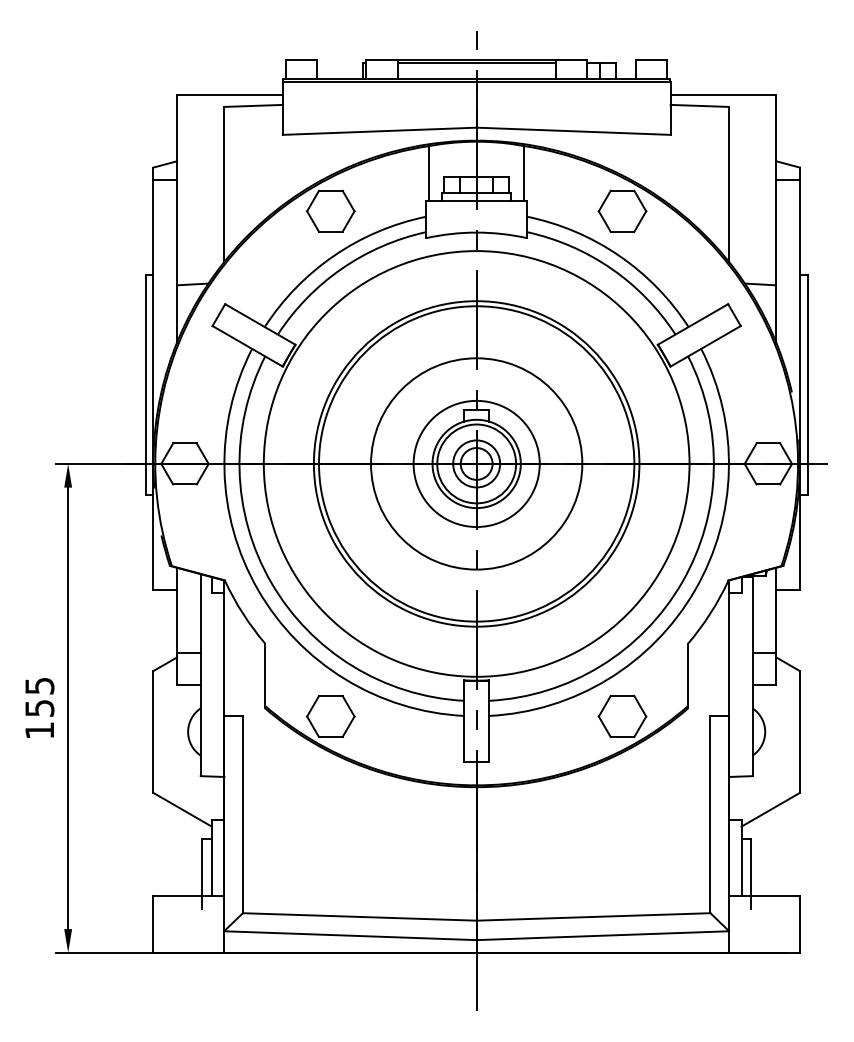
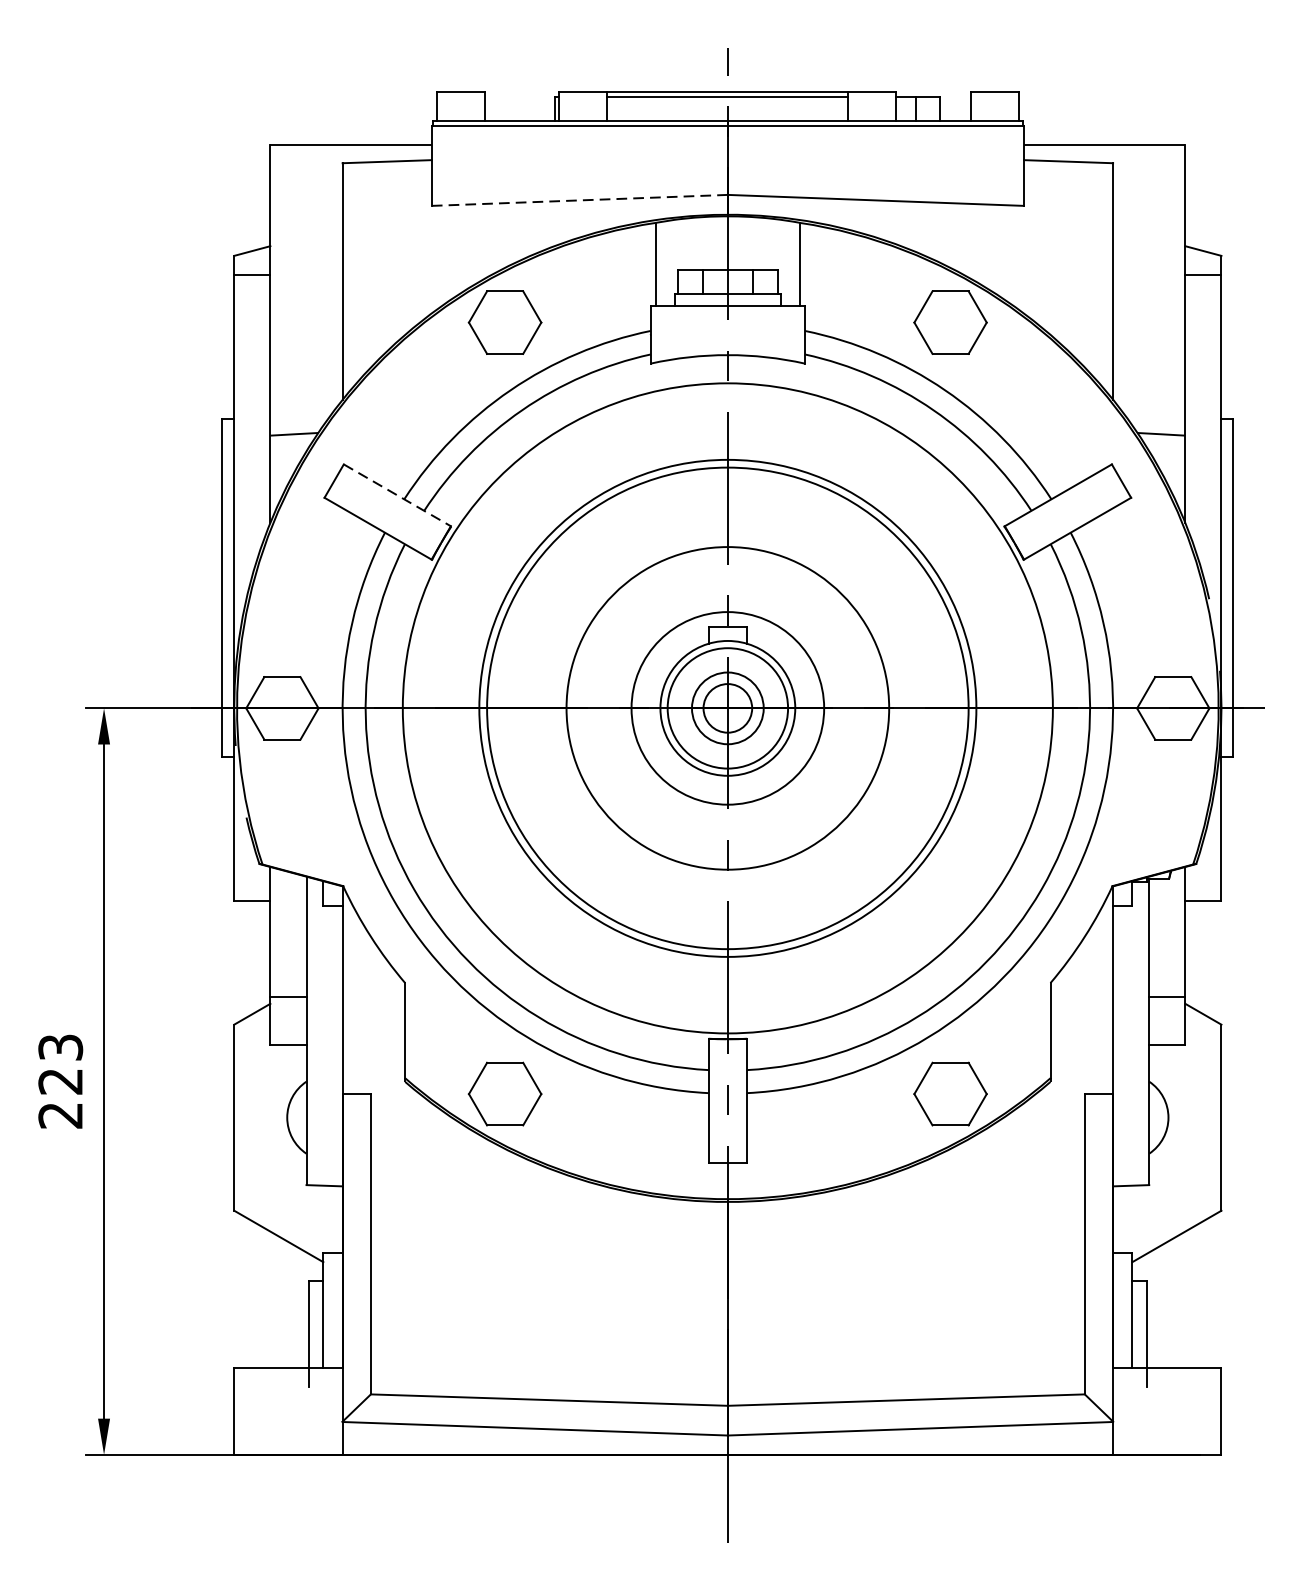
line: (379, 131) -> (579, 200), solid -> dashed
line: (260, 324) -> (397, 495), solid -> dashed
text: (39, 708) -> (60, 1081), 155 -> 223

